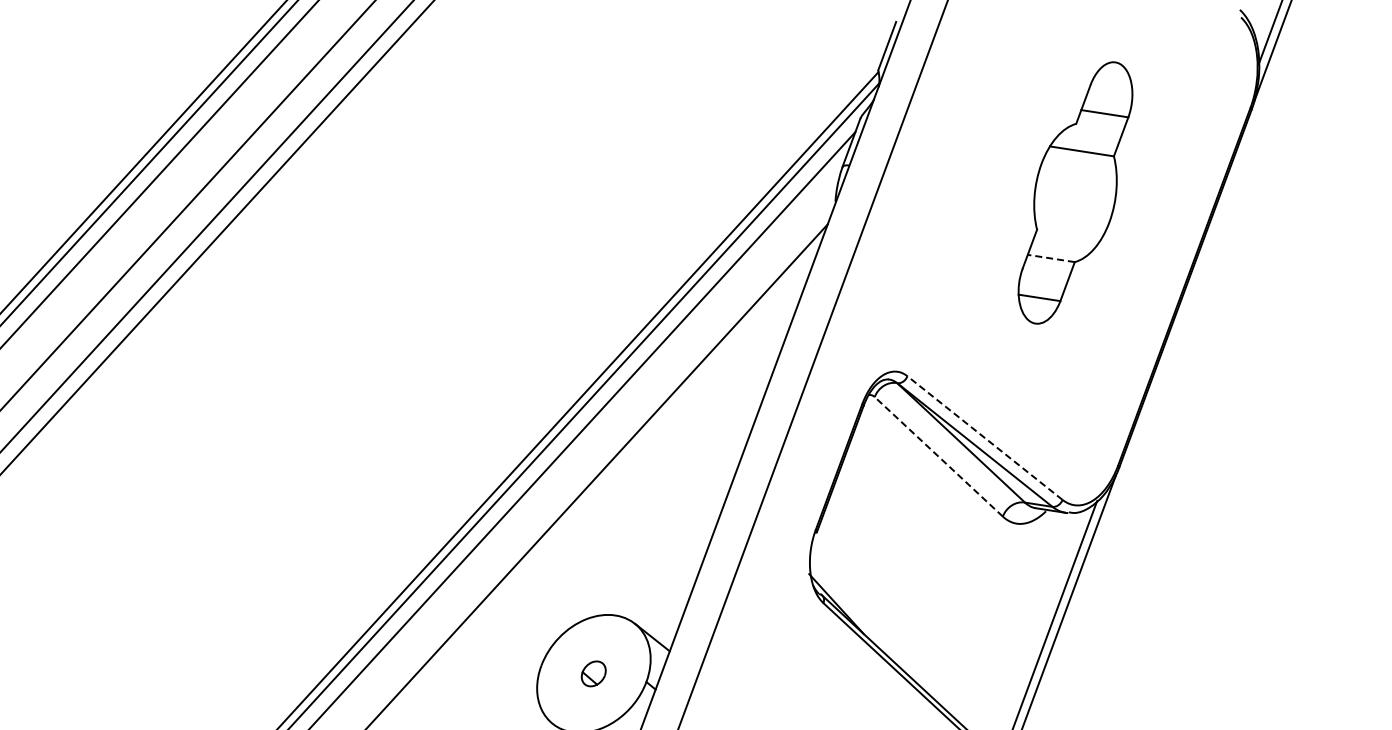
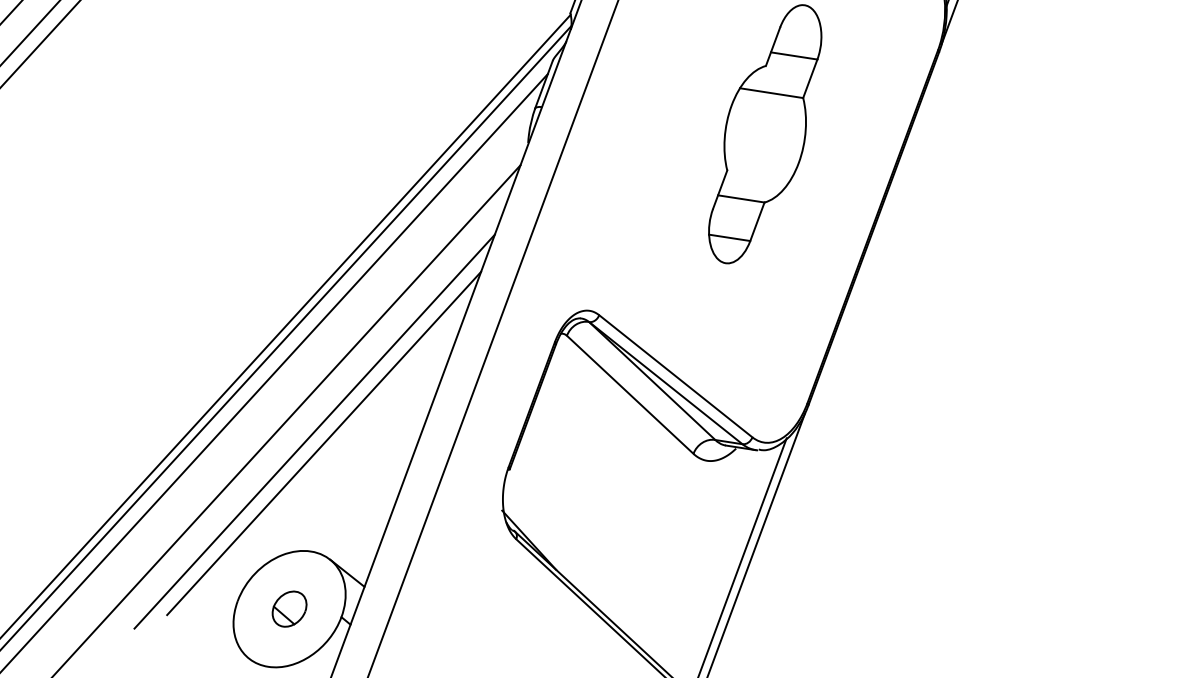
line: (1051, 258) -> (741, 198), dashed -> solid
line: (984, 437) -> (675, 375), dashed -> solid
line: (938, 456) -> (629, 394), dashed -> solid
line: (618, 493) -> (313, 431), added
line: (628, 505) -> (323, 442), added
part: (593, 673) -> (289, 608), size x1.43

